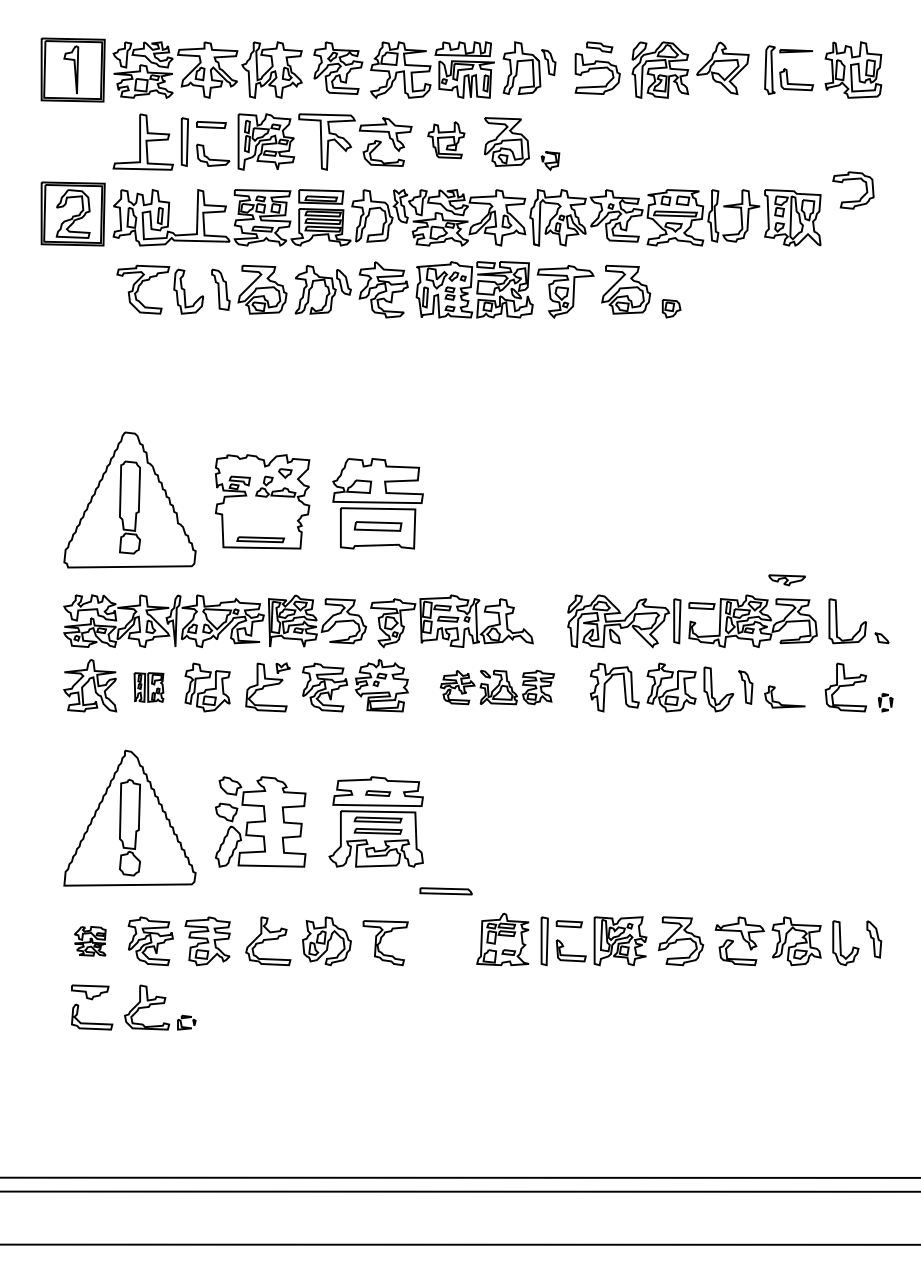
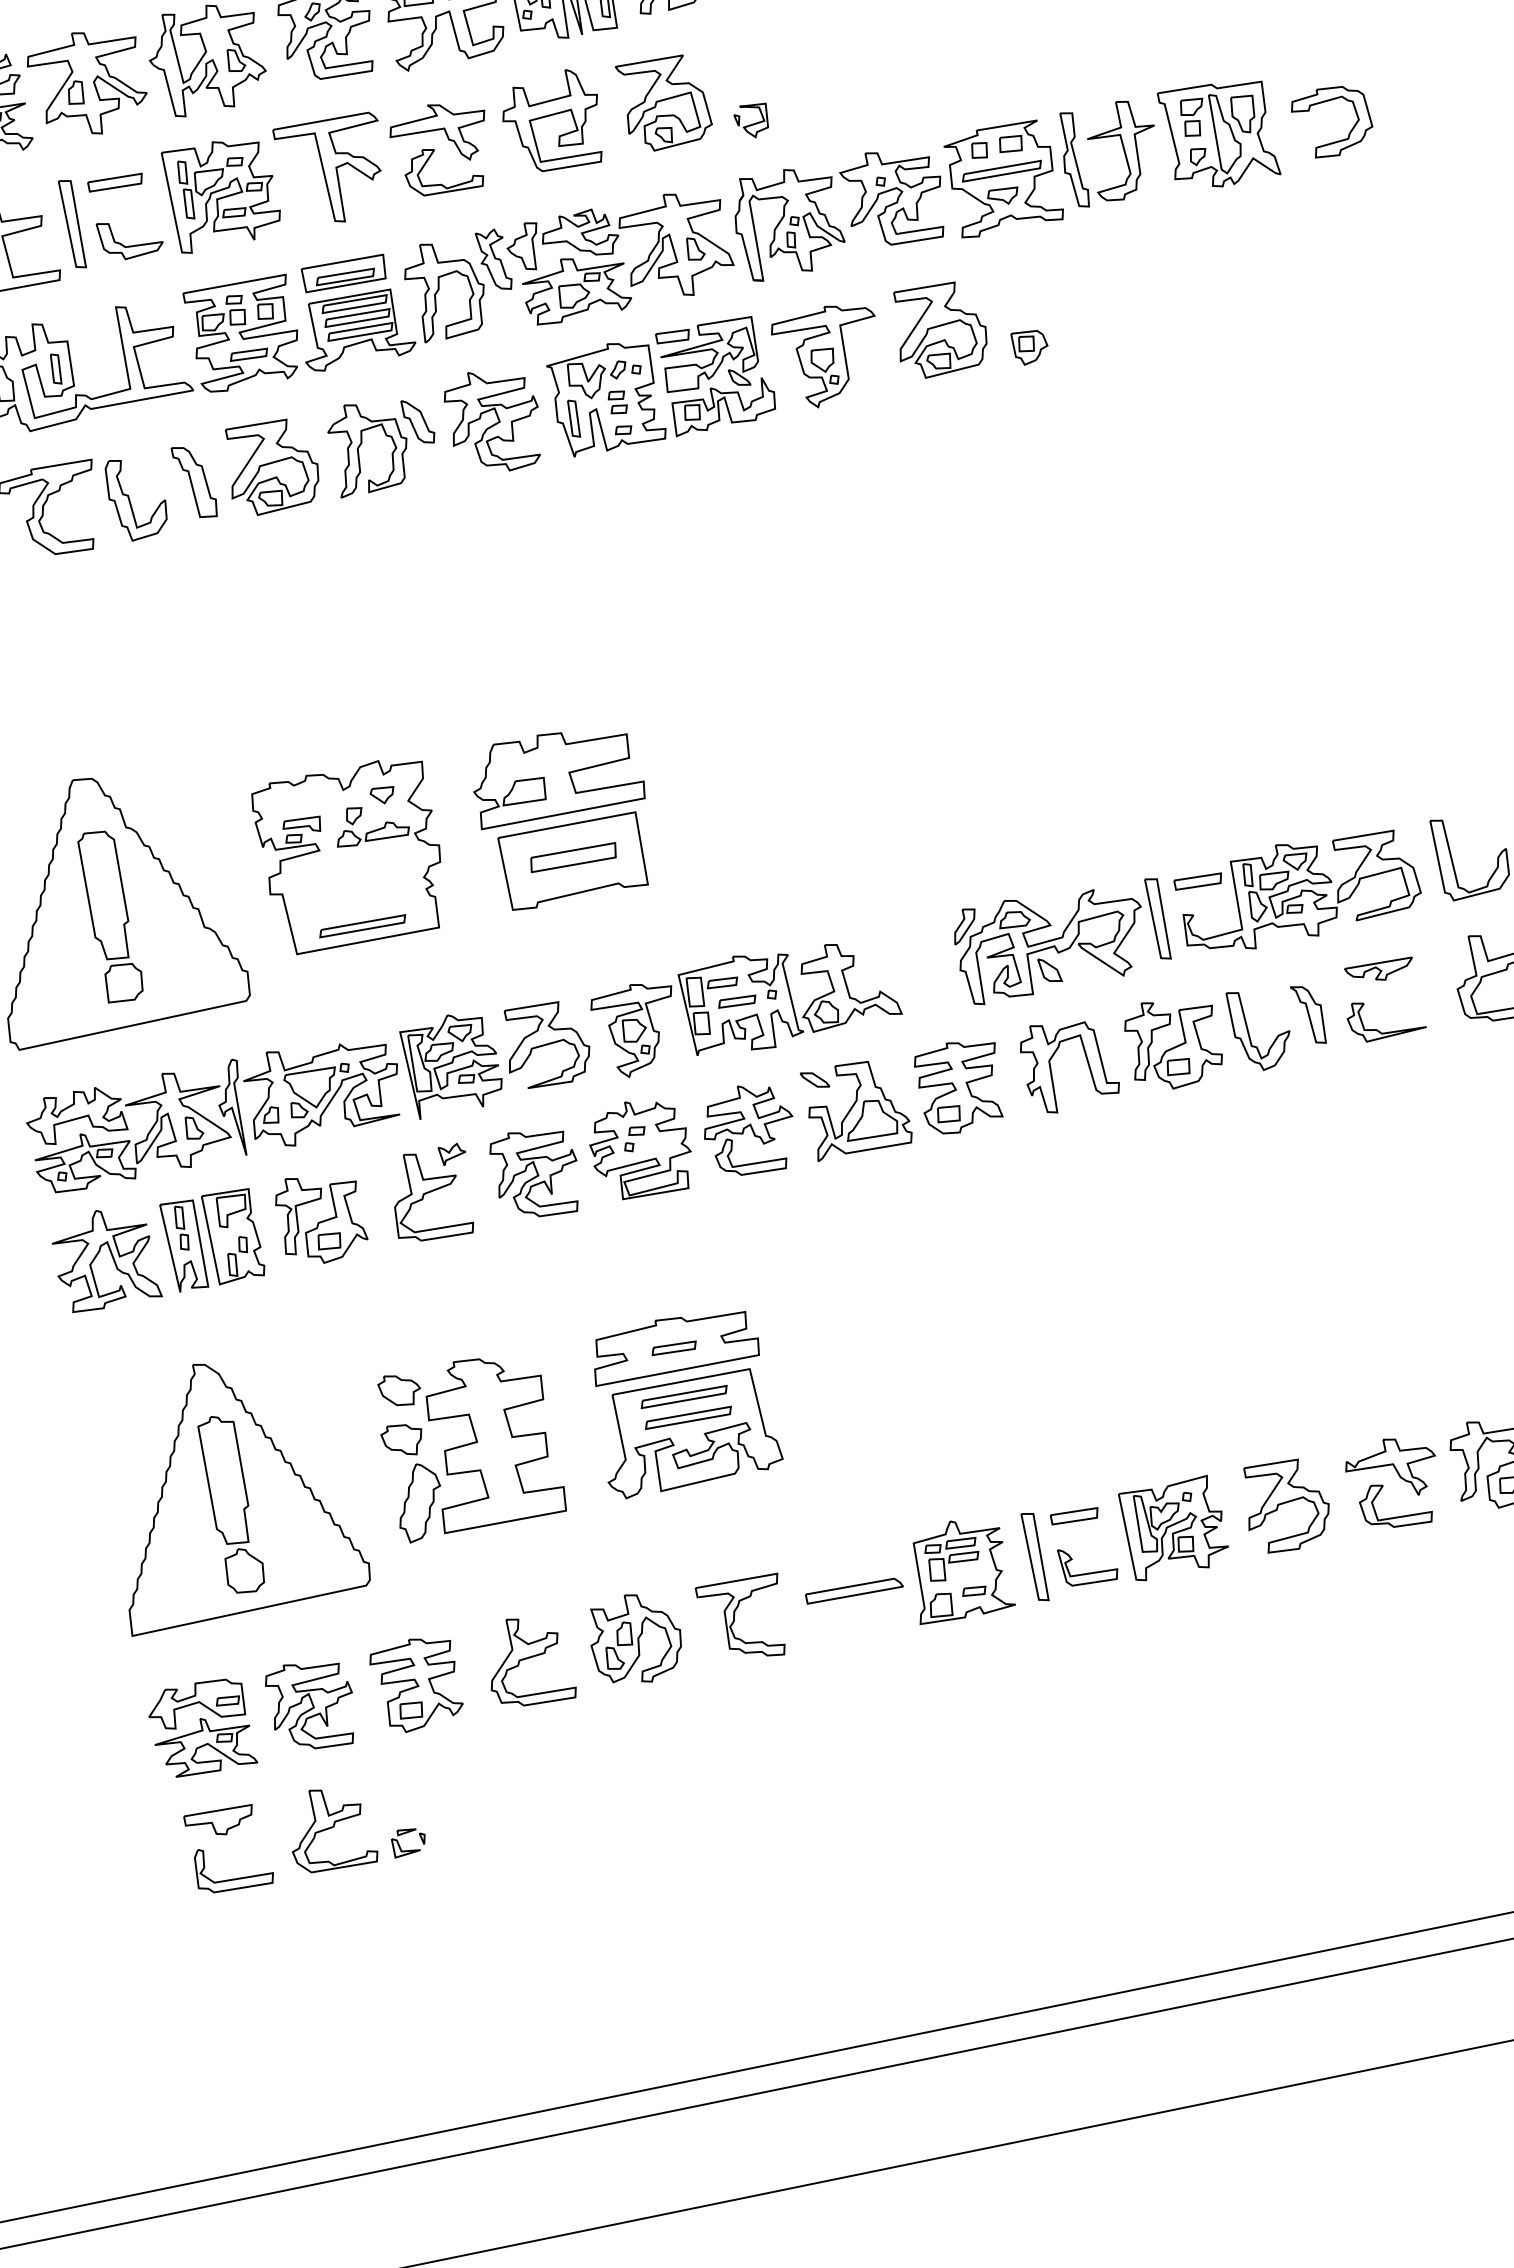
part: (446, 139) -> (553, 120), size x1.43
part: (860, 197) -> (1348, 131), moved
part: (786, 580) -> (1379, 971), moved
part: (148, 687) -> (212, 1240), size x1.67
part: (497, 687) -> (853, 1108), size x1.43
part: (445, 891) -> (853, 1591), moved
part: (89, 941) -> (199, 1729), size x1.67

